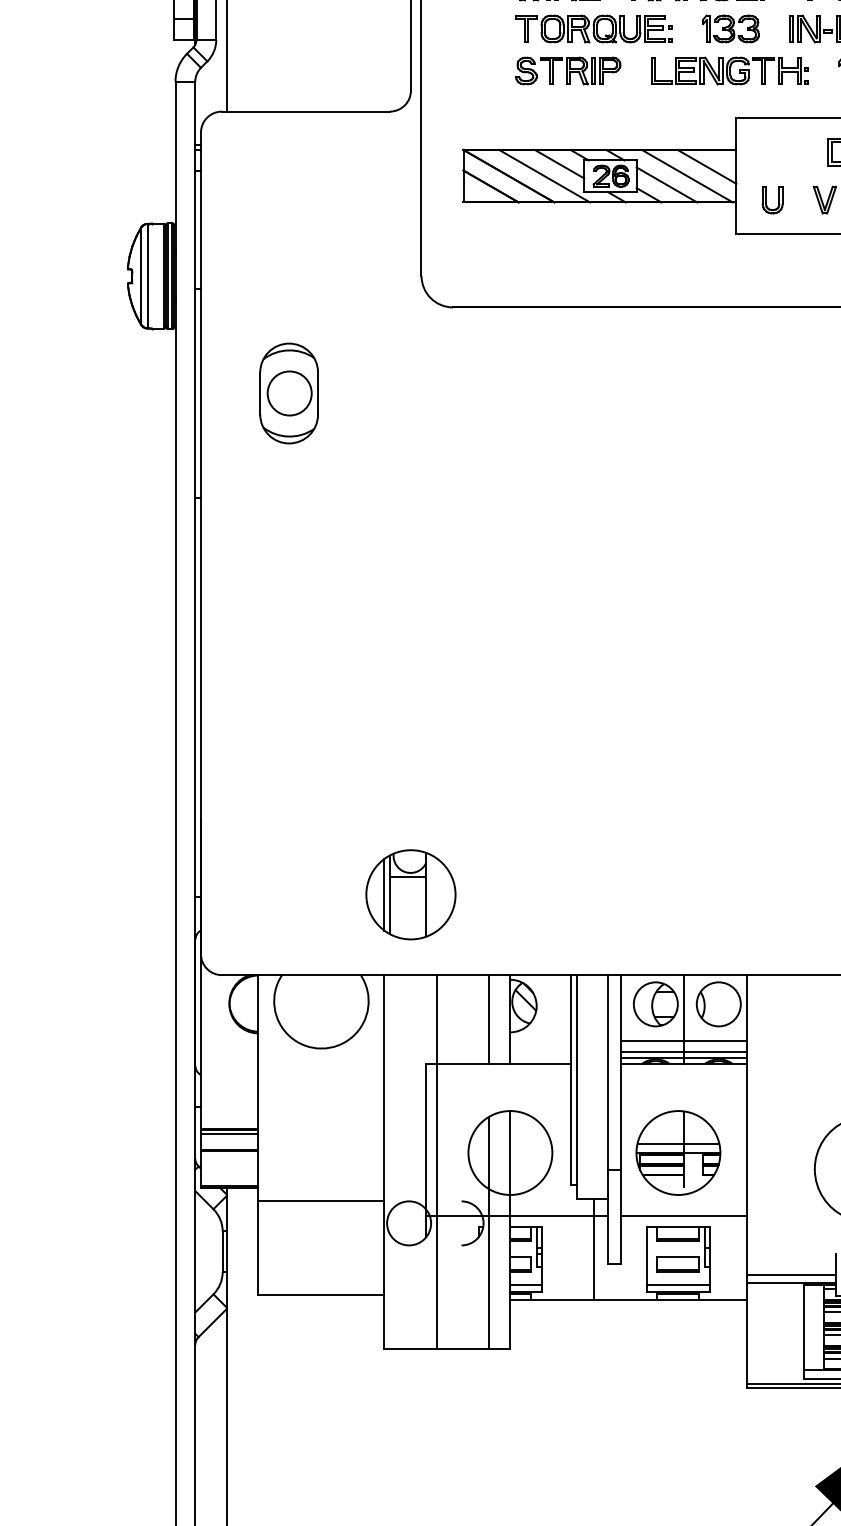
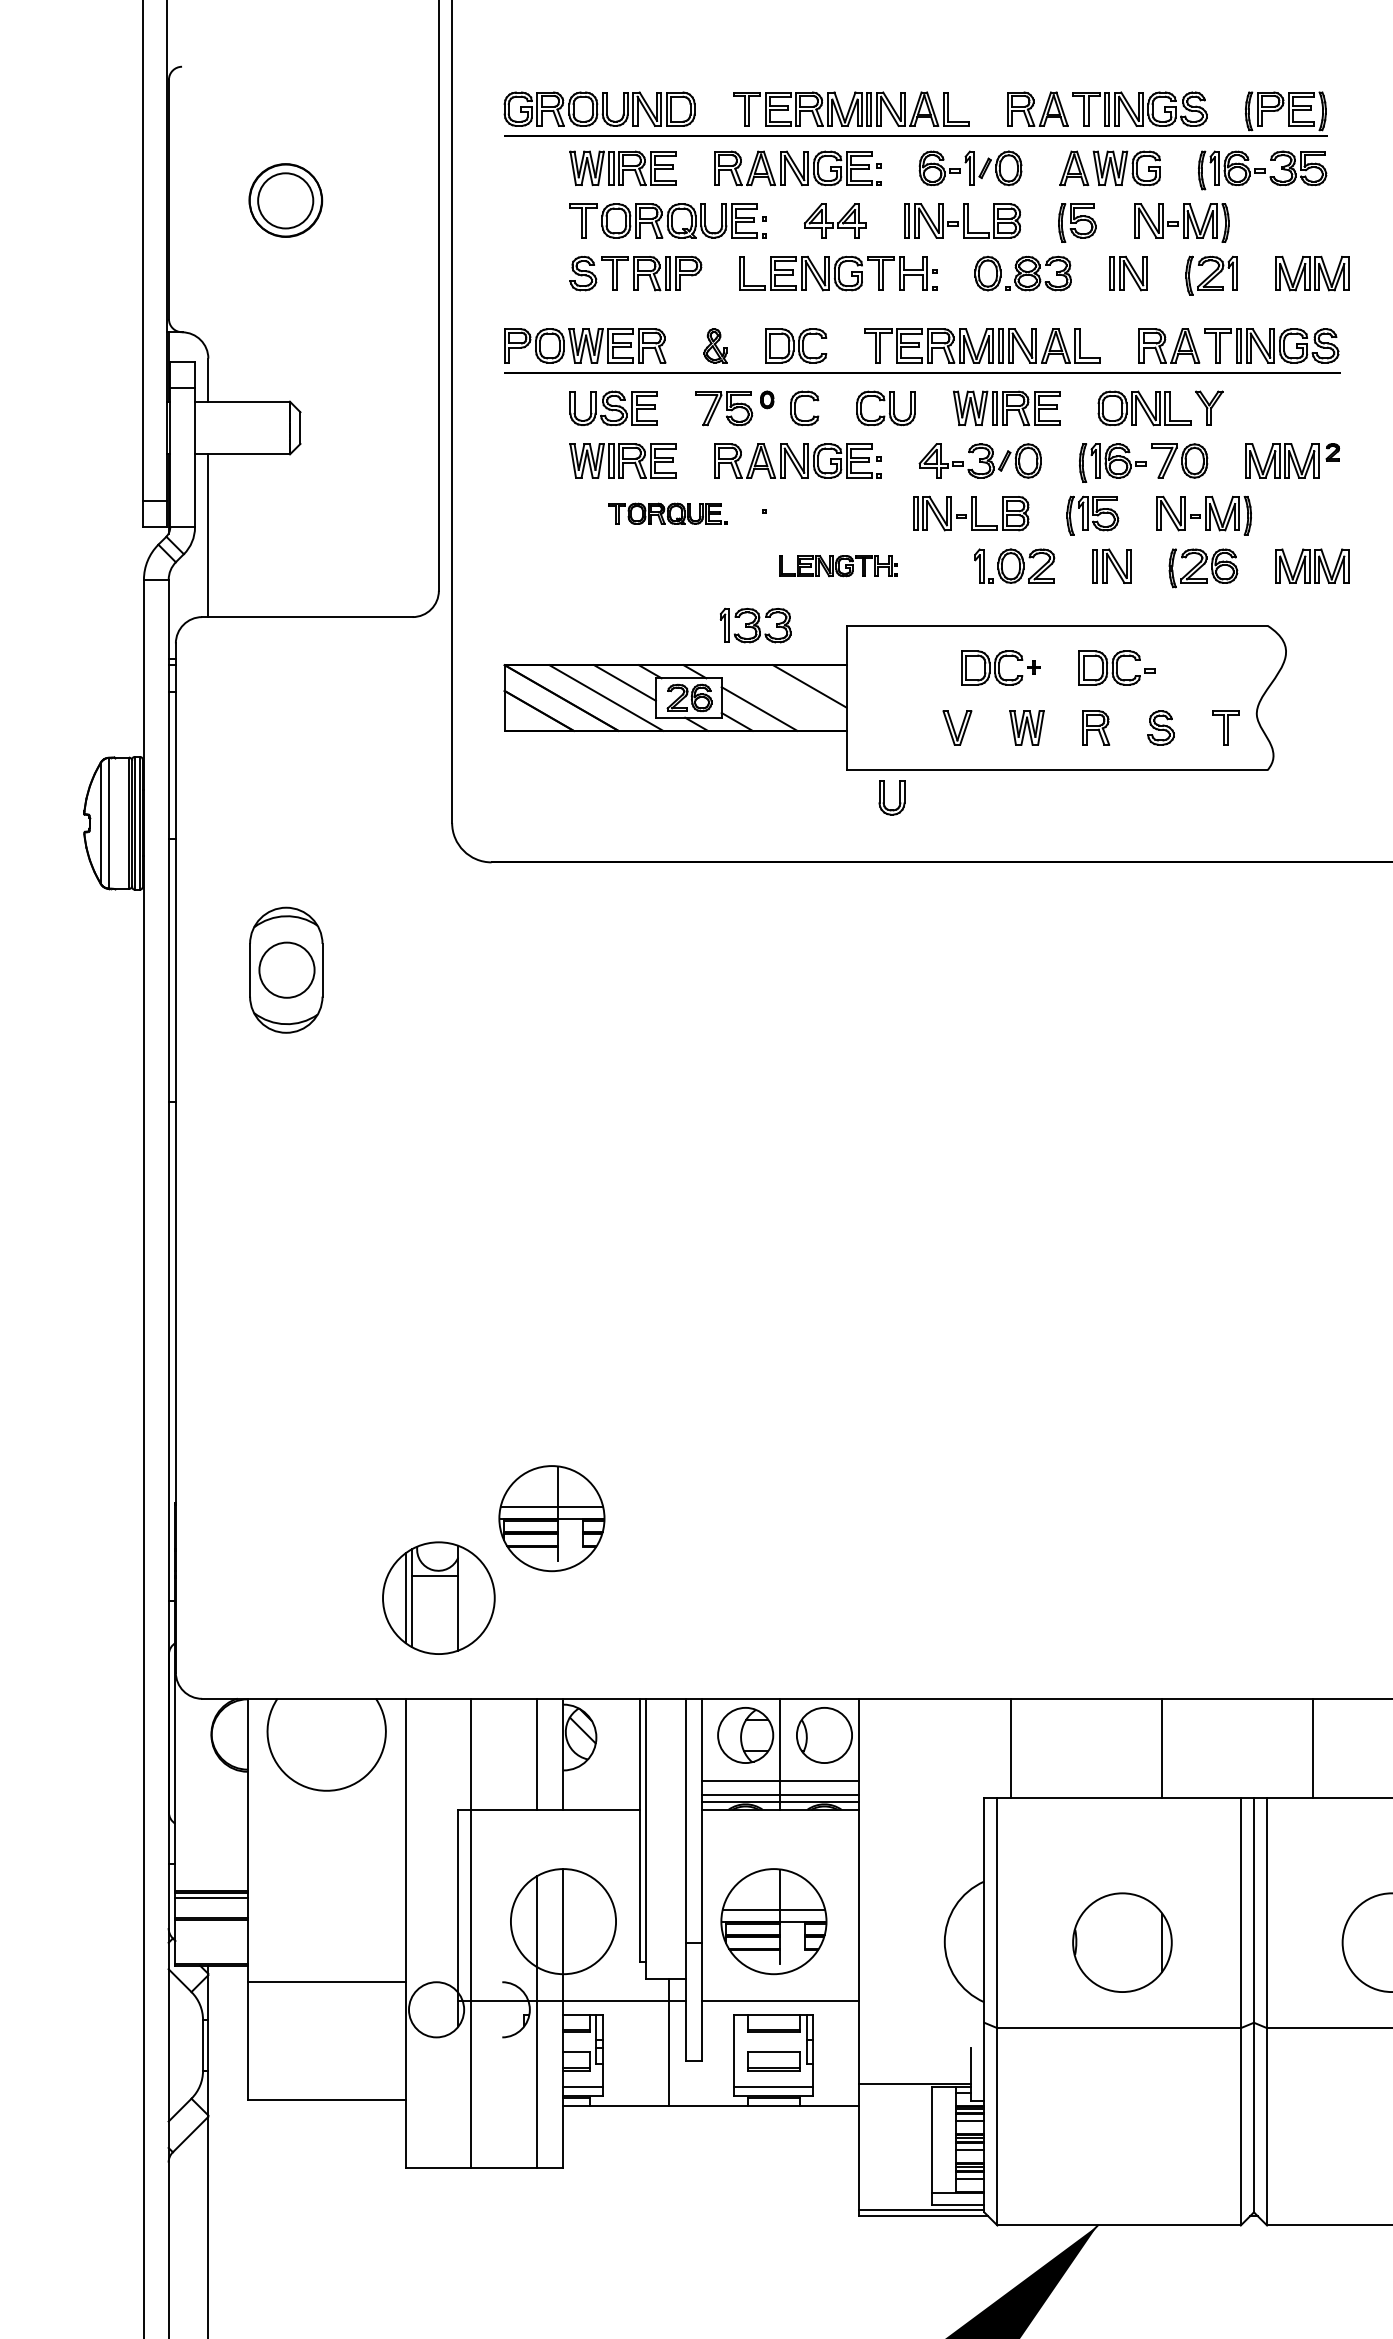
part: (593, 28) -> (667, 513), size x0.6
part: (730, 28) -> (755, 625), moved
part: (567, 70) -> (635, 565), removed
part: (729, 70) -> (838, 565), size x0.6
line: (687, 175) -> (785, 697), removed
part: (766, 199) -> (884, 797), moved
part: (500, 831) -> (551, 1518), added
line: (791, 1275) -> (915, 2074), removed

